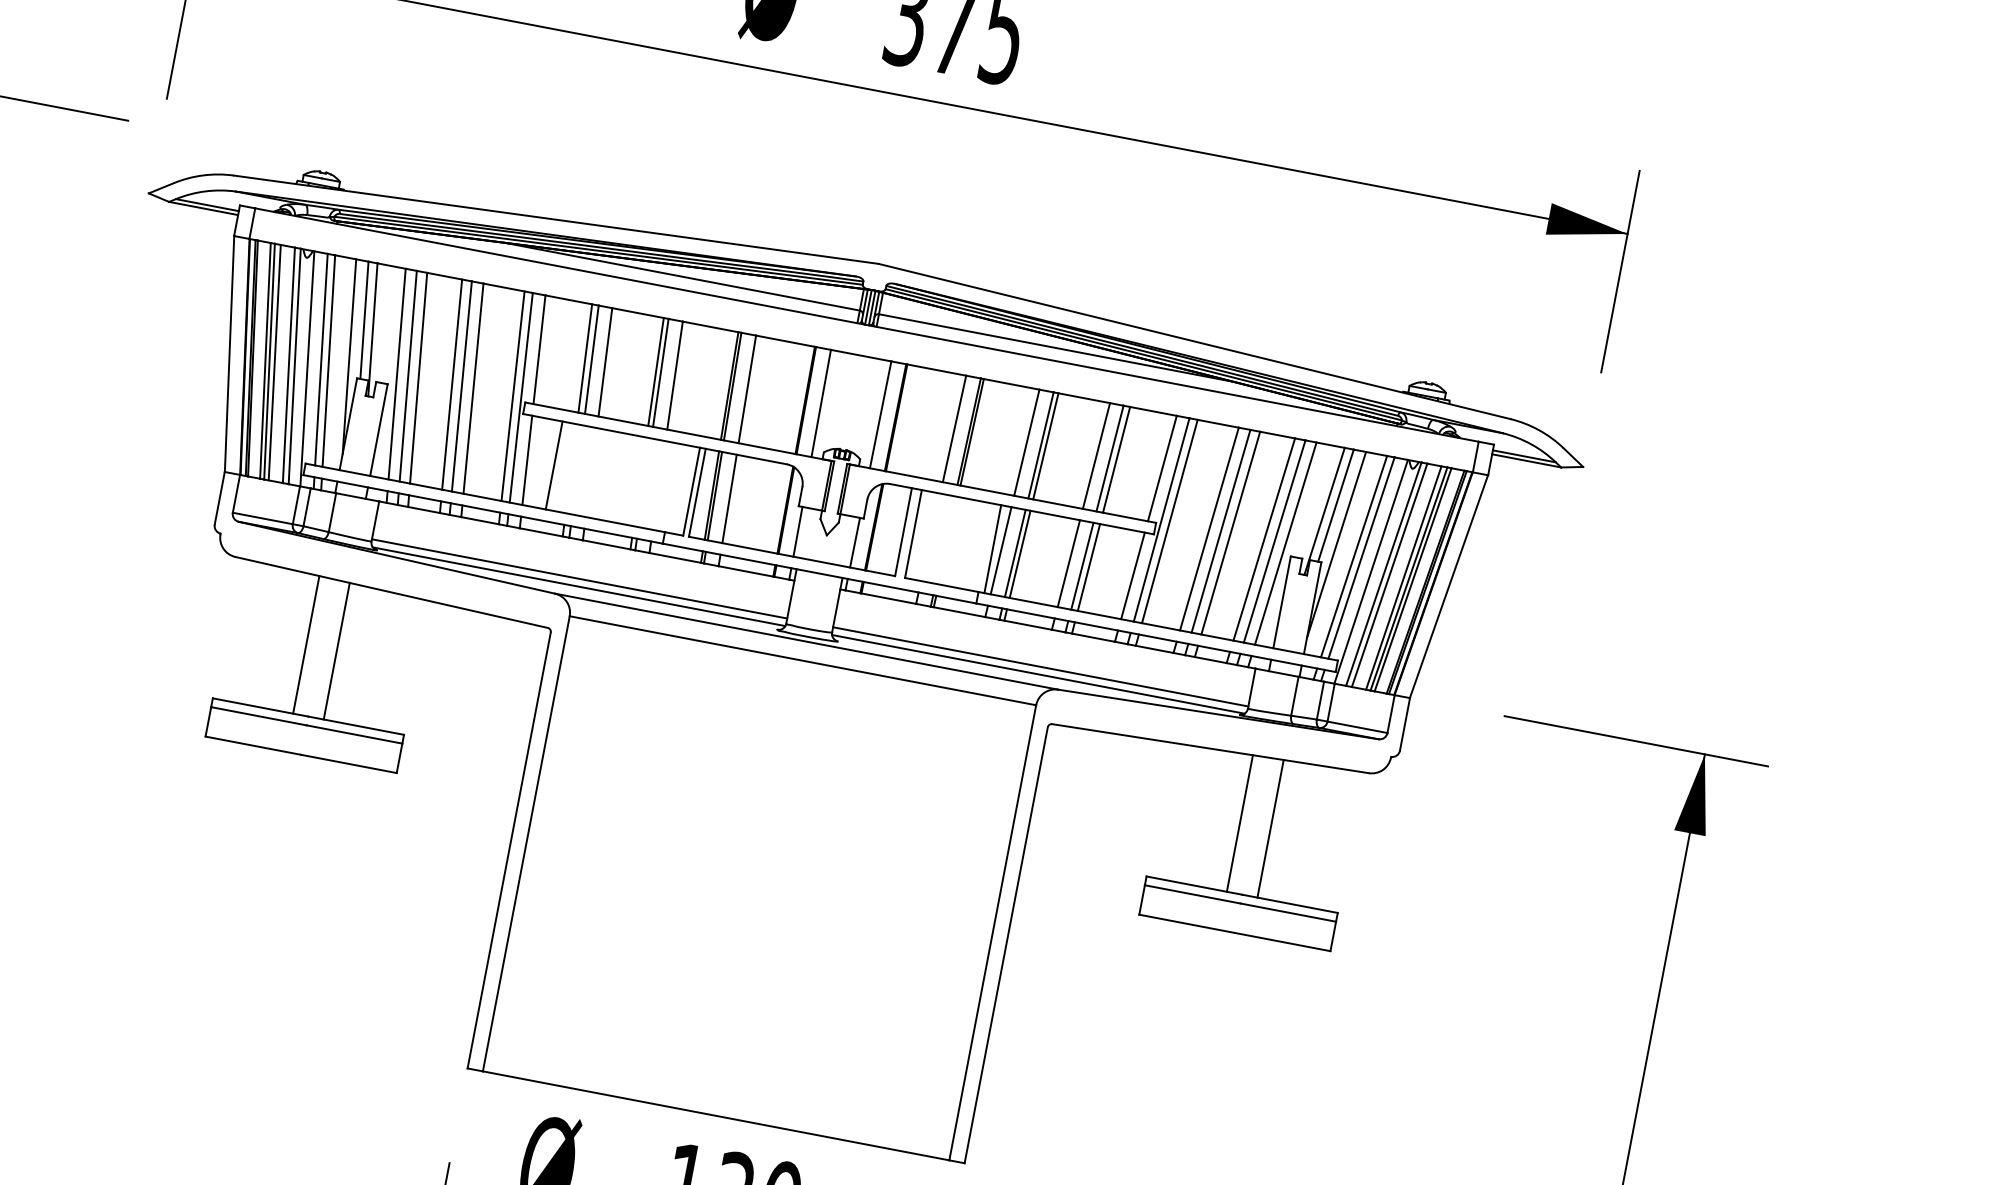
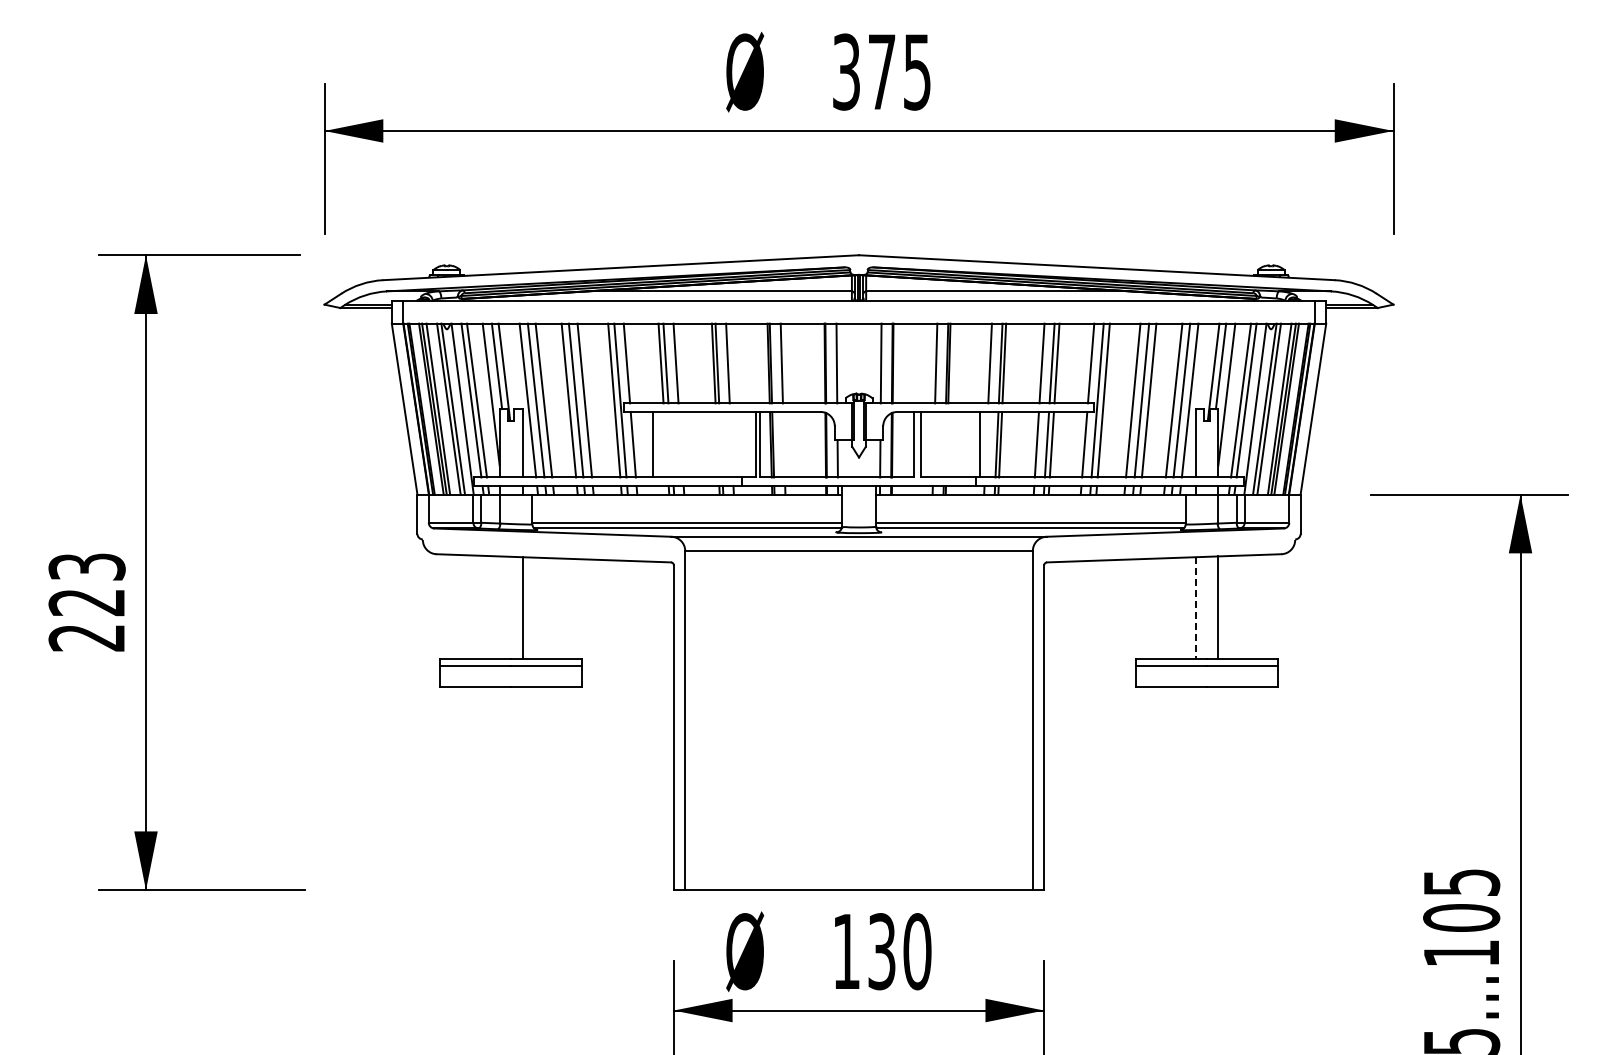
line: (728, 498) -> (783, 444), removed
line: (999, 550) -> (985, 444), removed
line: (306, 644) -> (499, 607), removed
line: (1239, 824) -> (1195, 608), solid -> dashed

